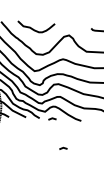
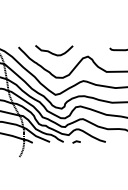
line: (63, 148) -> (89, 170), removed

